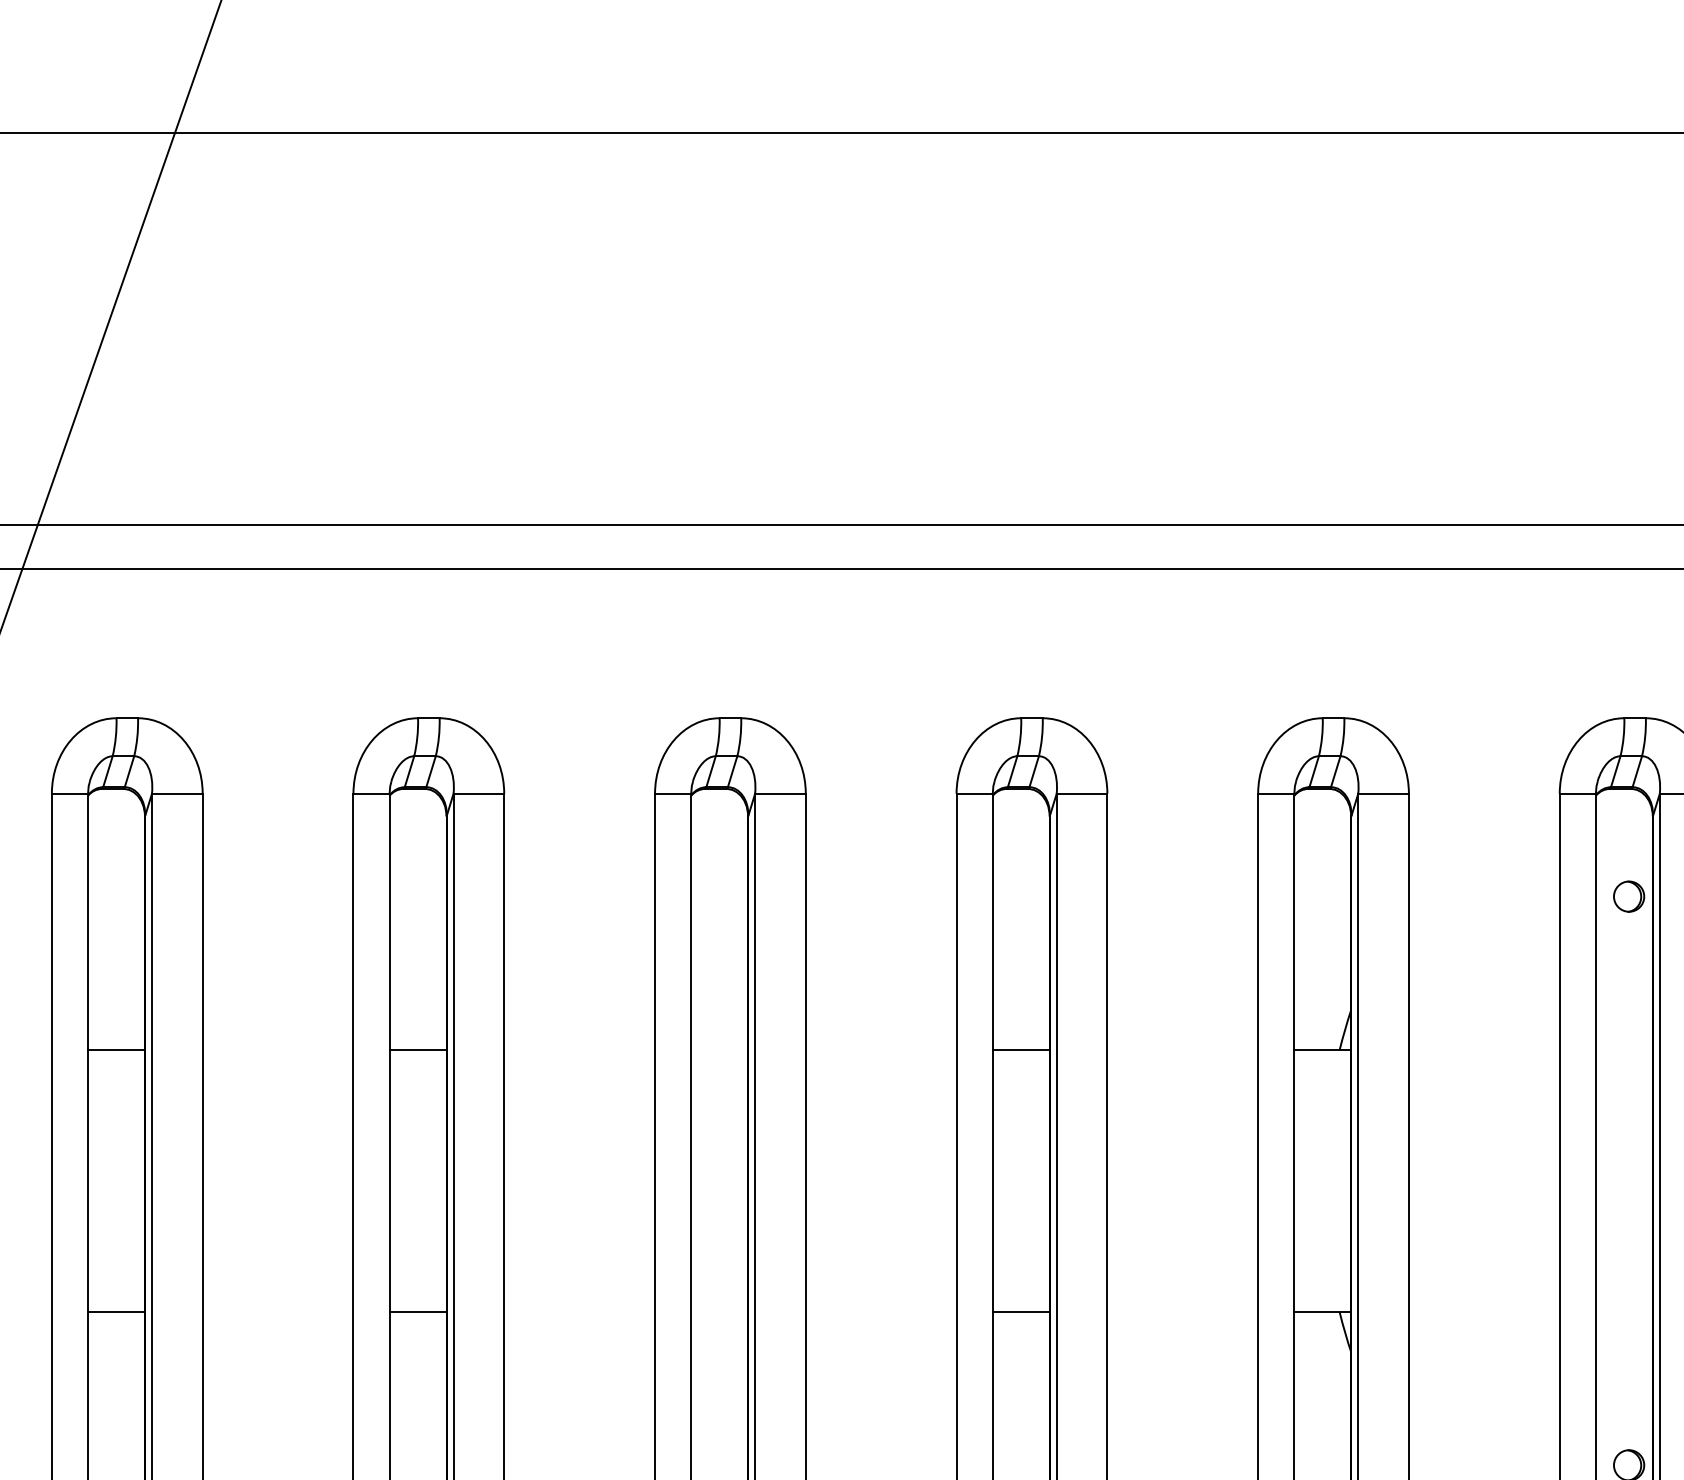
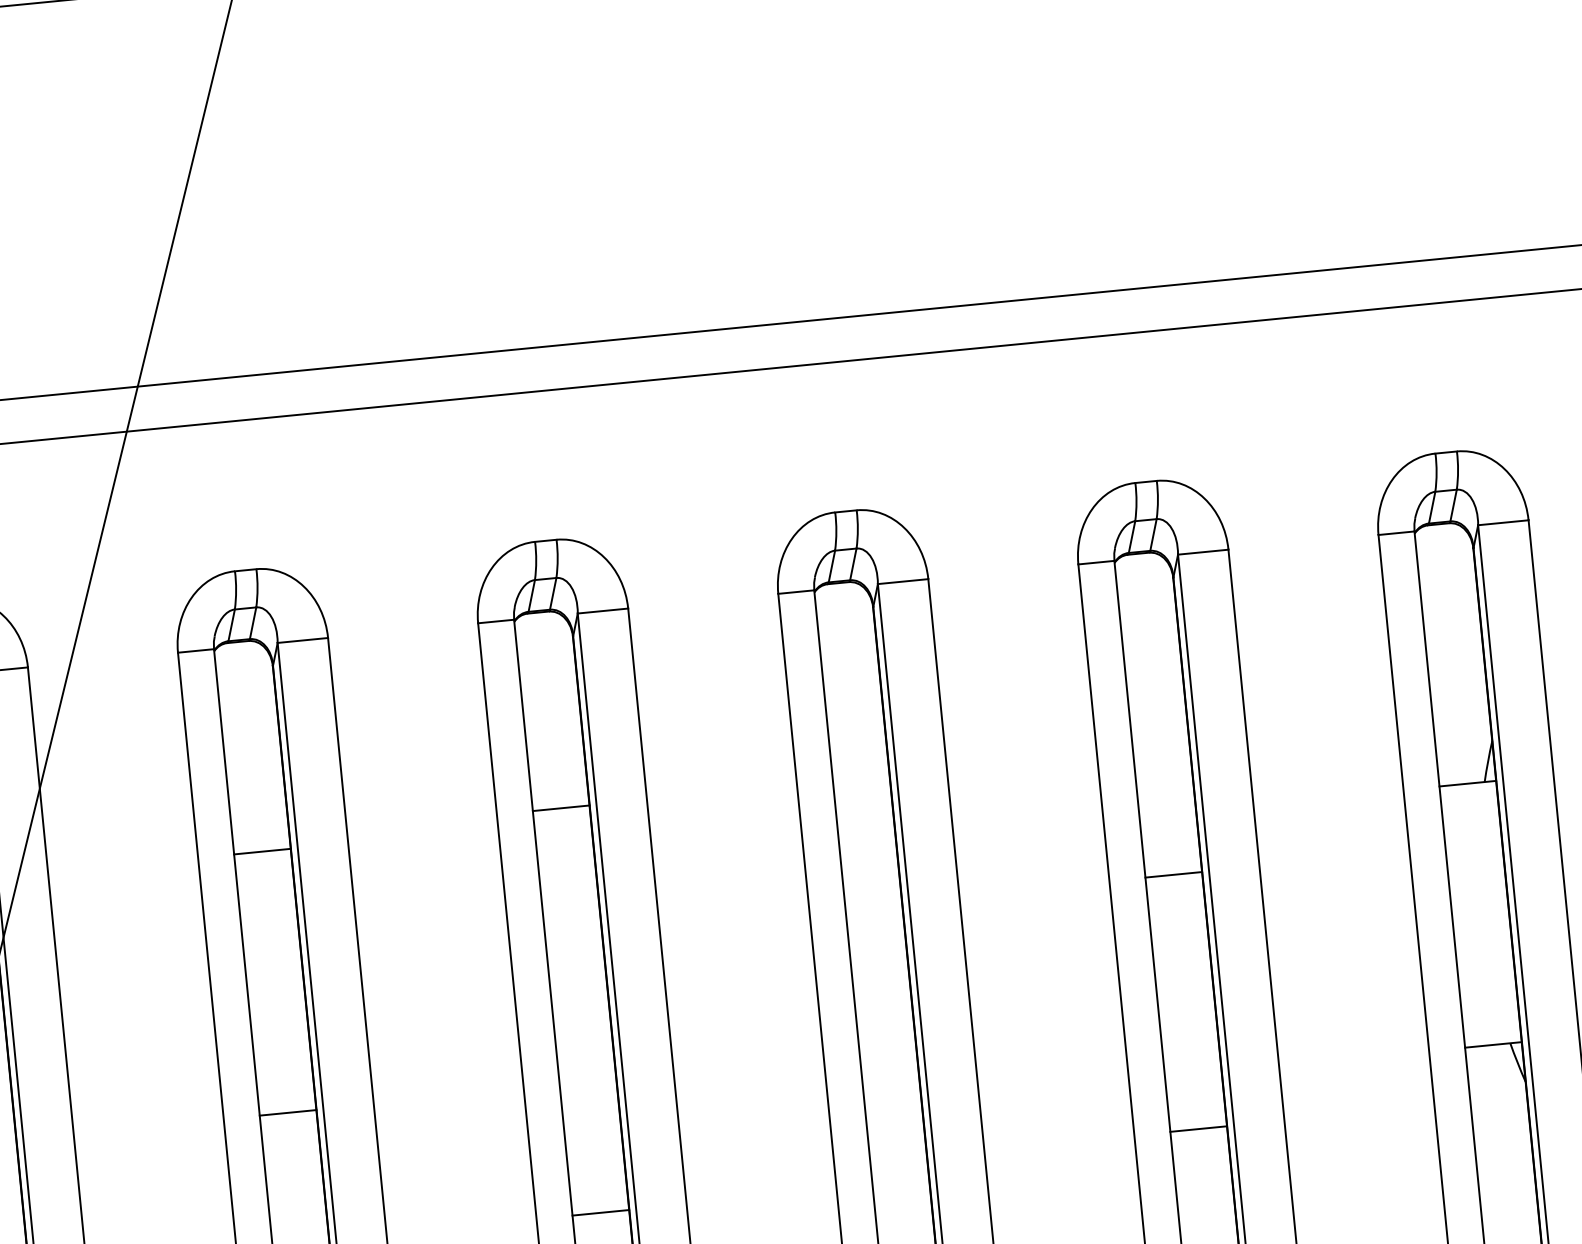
line: (116, 1049) -> (262, 851), moved
line: (417, 1049) -> (560, 807), moved
line: (1020, 1049) -> (1173, 874), moved
line: (116, 1312) -> (288, 1112), moved
line: (417, 1312) -> (600, 1212), moved
line: (1020, 1312) -> (1197, 1129), moved

